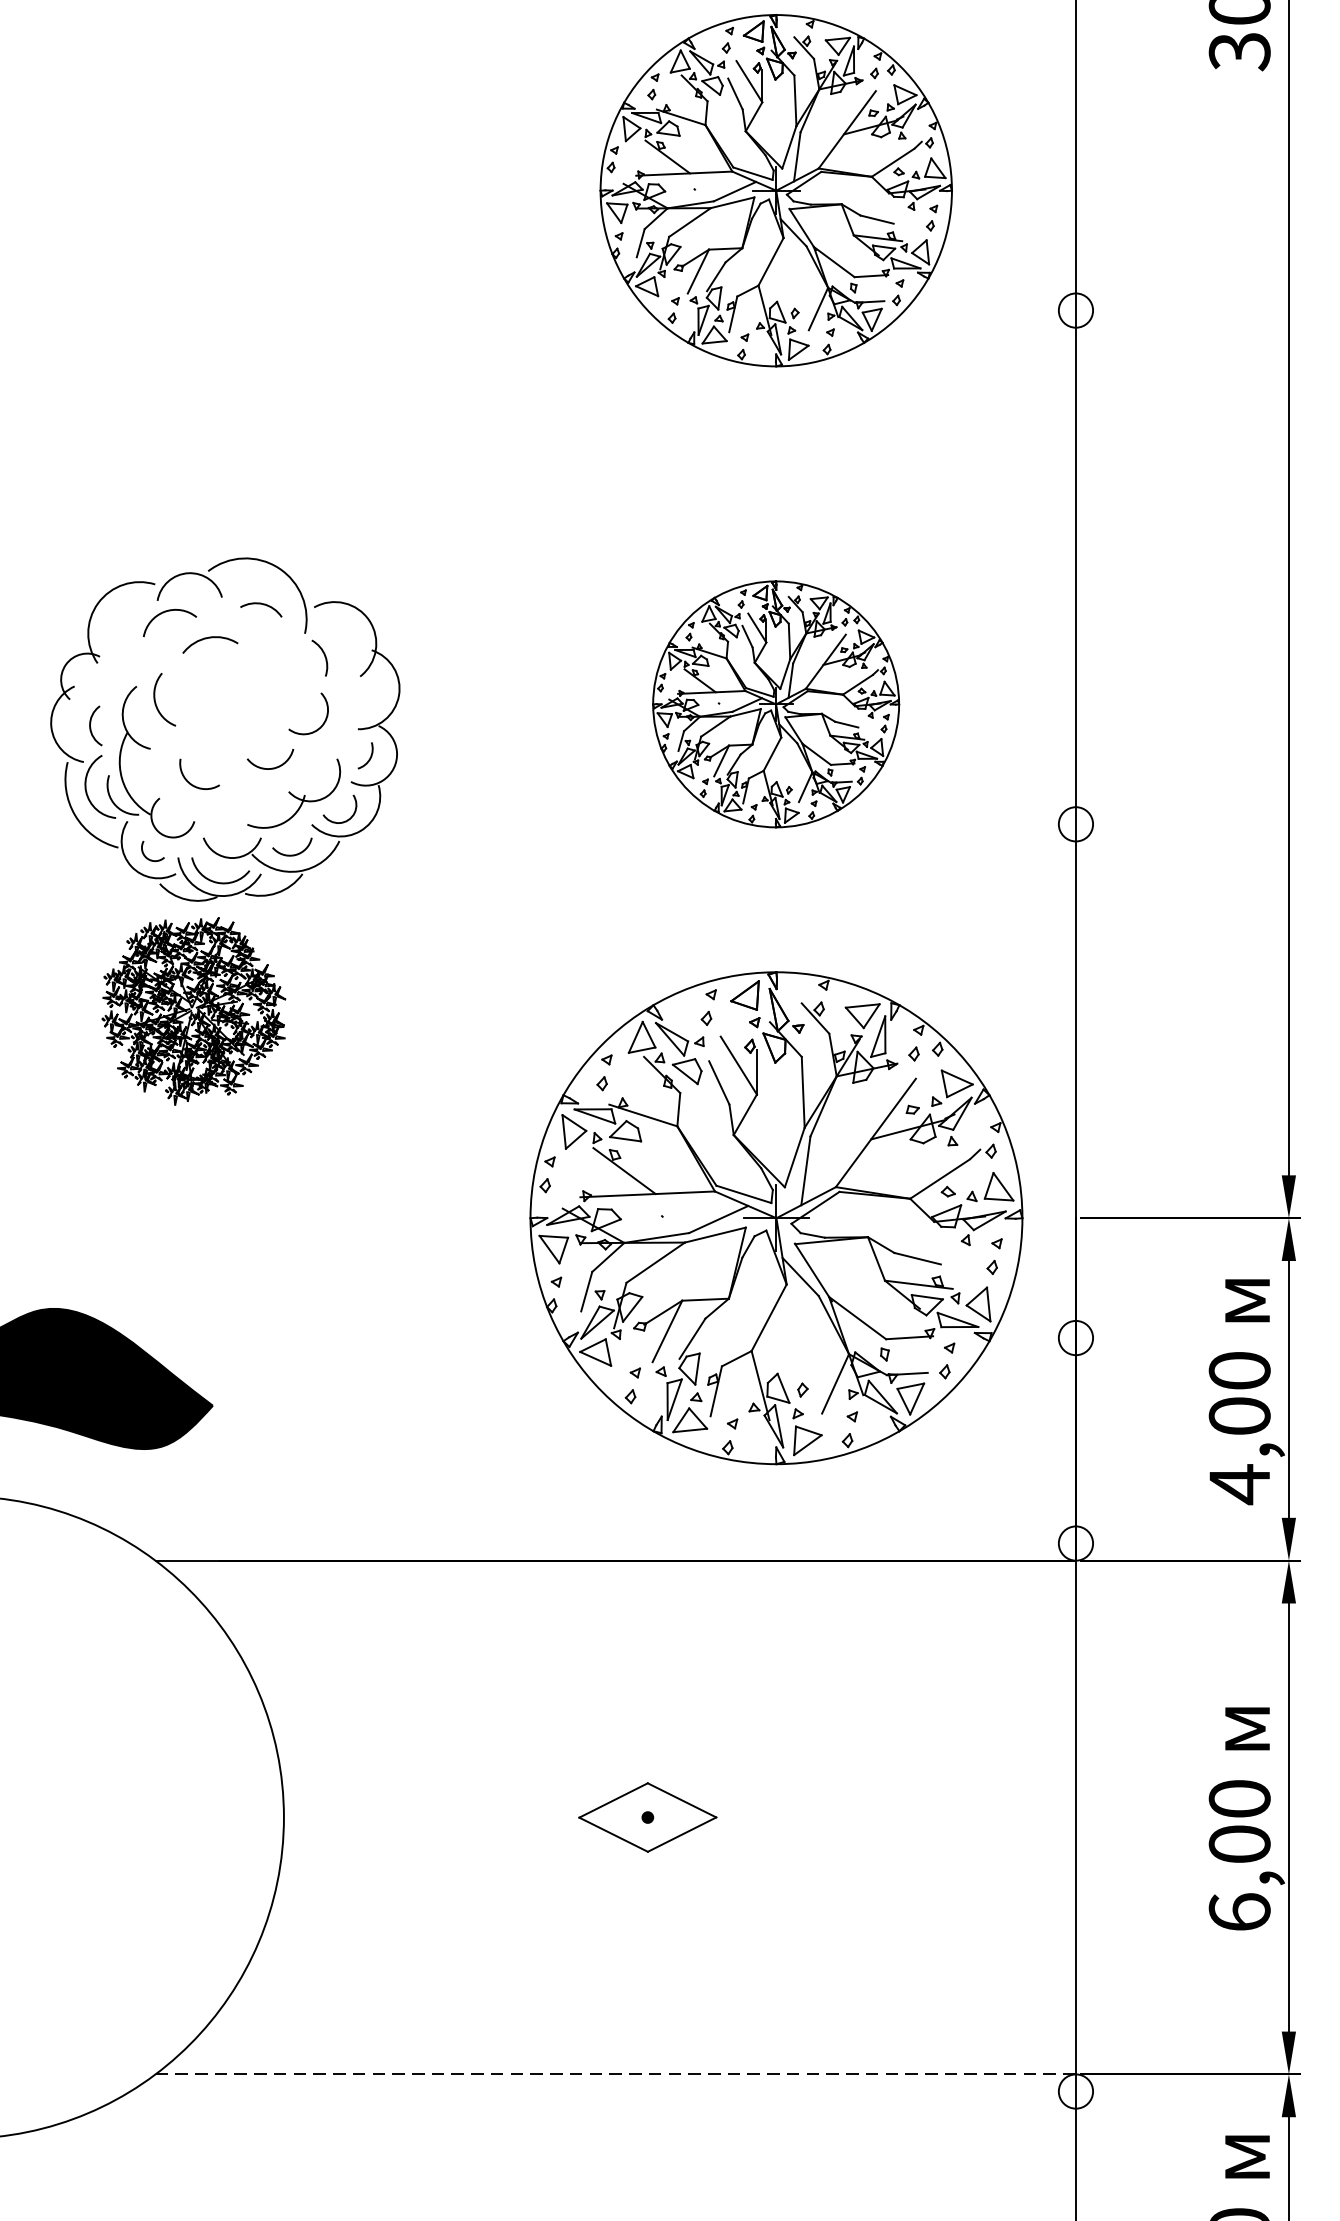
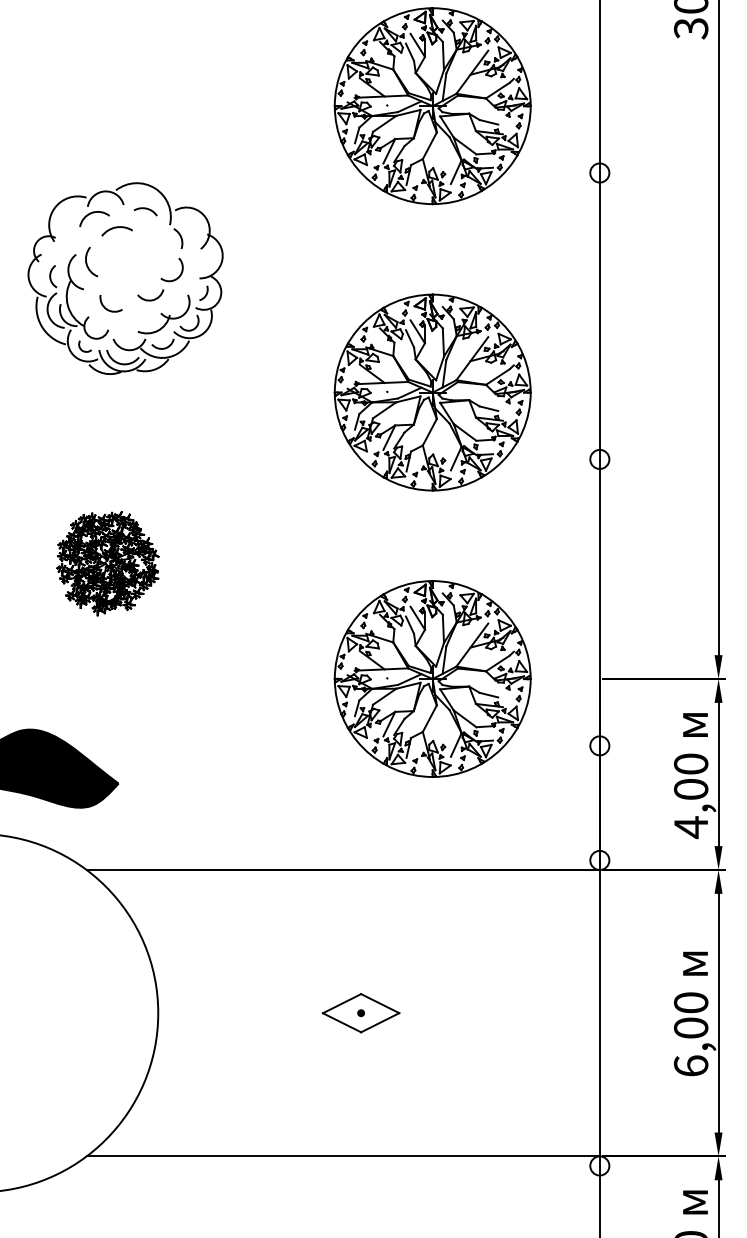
part: (775, 704) -> (432, 392), size x1.43
part: (248, 758) -> (138, 294), moved
part: (775, 1217) -> (432, 678), size x0.71
line: (616, 2074) -> (343, 1156), dashed -> solid

